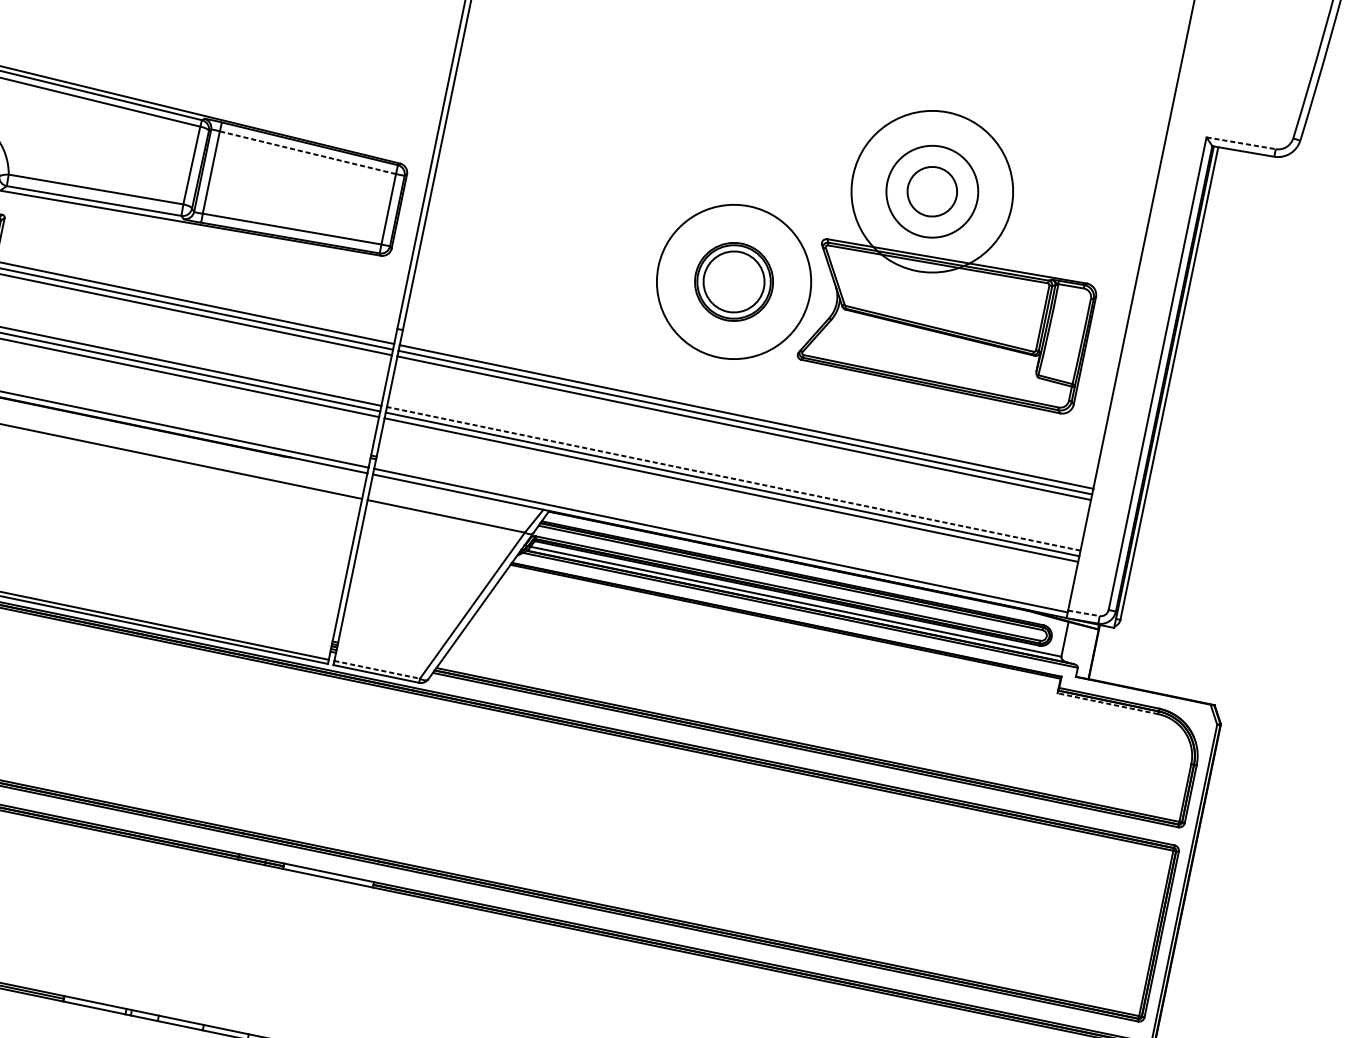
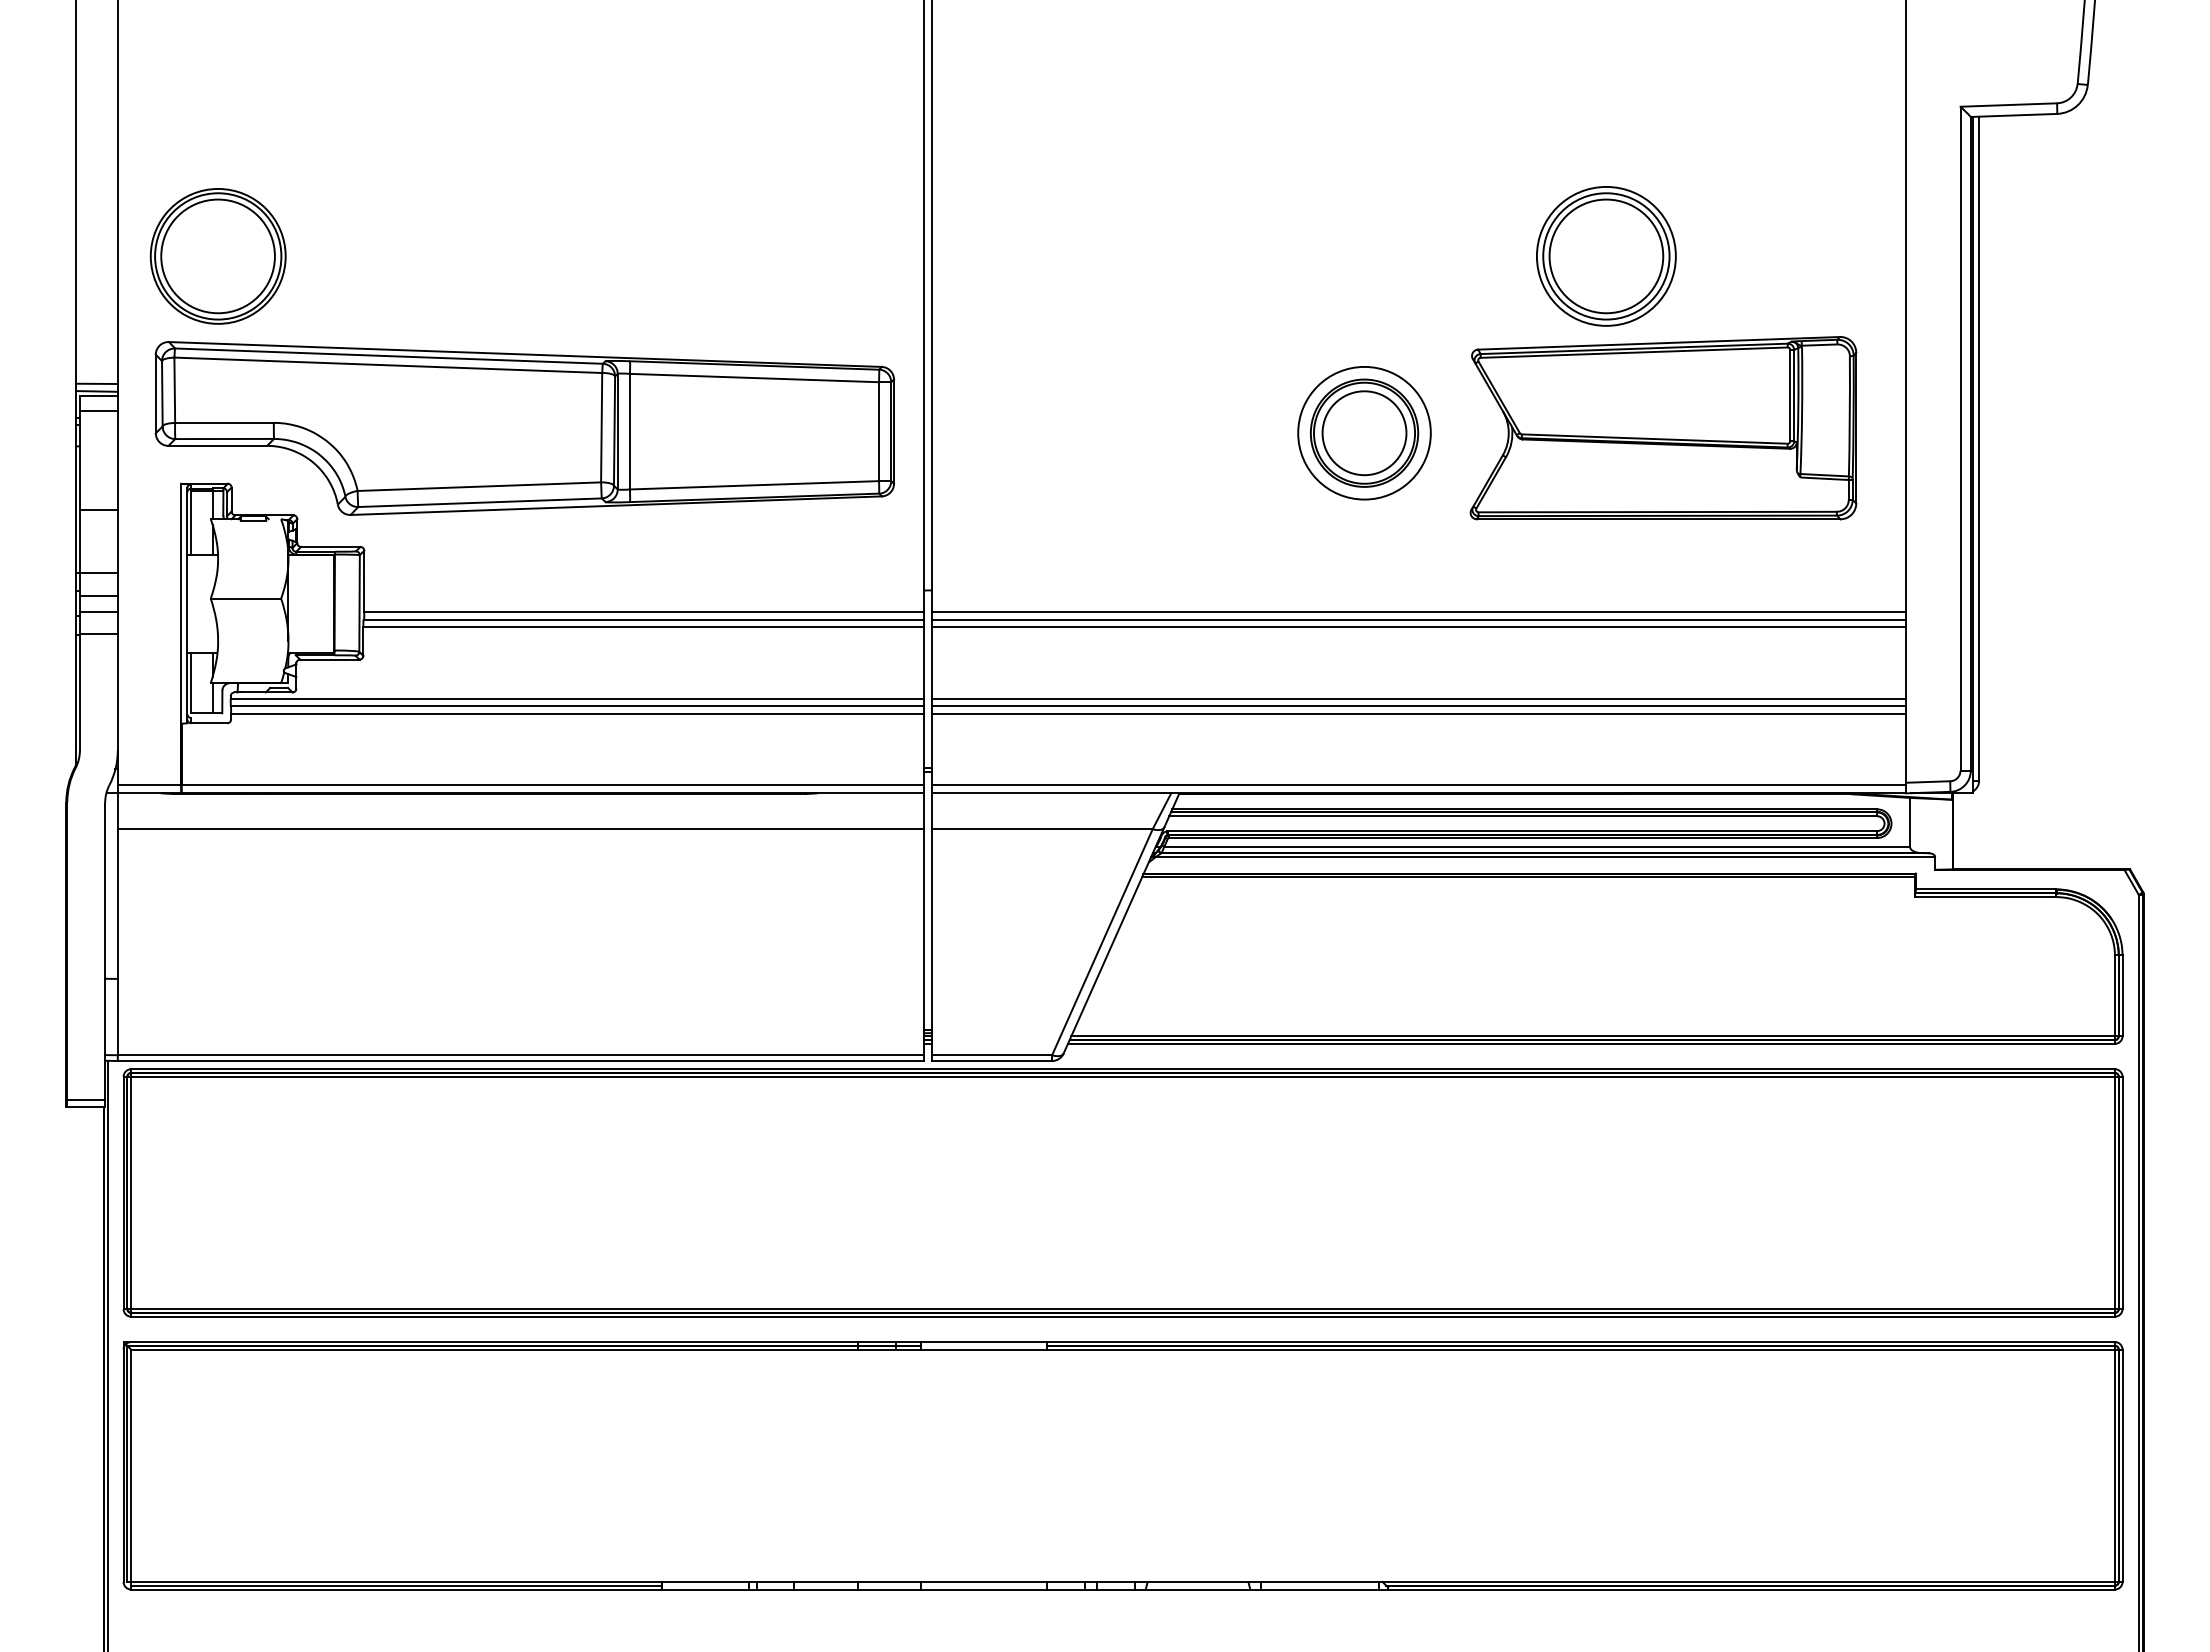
line: (1241, 143) -> (2009, 105), dashed -> solid
line: (307, 153) -> (754, 378), dashed -> solid
circle: (931, 190) -> (1605, 255), size x0.62
circle: (932, 191) -> (1606, 256), size x1.67
circle: (734, 281) -> (1364, 432), size x0.62
line: (733, 478) -> (1418, 698), dashed -> solid
line: (1084, 613) -> (1928, 781), dashed -> solid
line: (377, 670) -> (992, 1055), dashed -> solid
line: (1107, 704) -> (1985, 897), dashed -> solid

